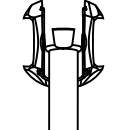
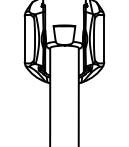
line: (23, 42) -> (24, 39), added
line: (103, 42) -> (104, 39), added

